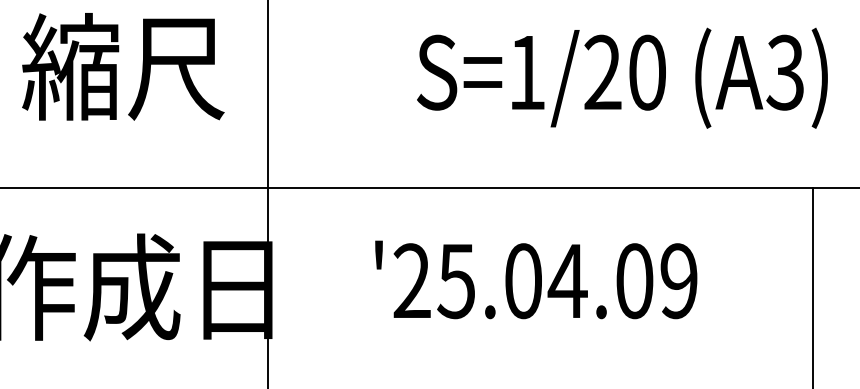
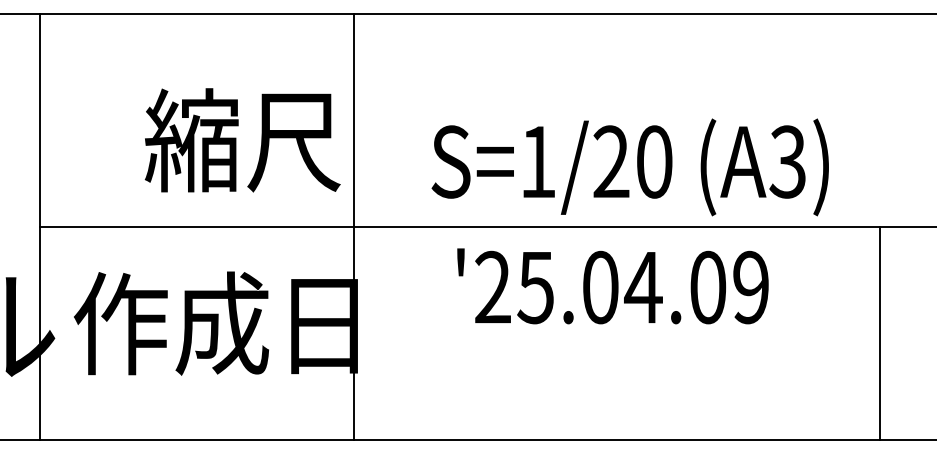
text: (123, 67) -> (242, 140), moved
text: (621, 78) -> (629, 167), moved
text: (535, 280) -> (612, 286), moved

